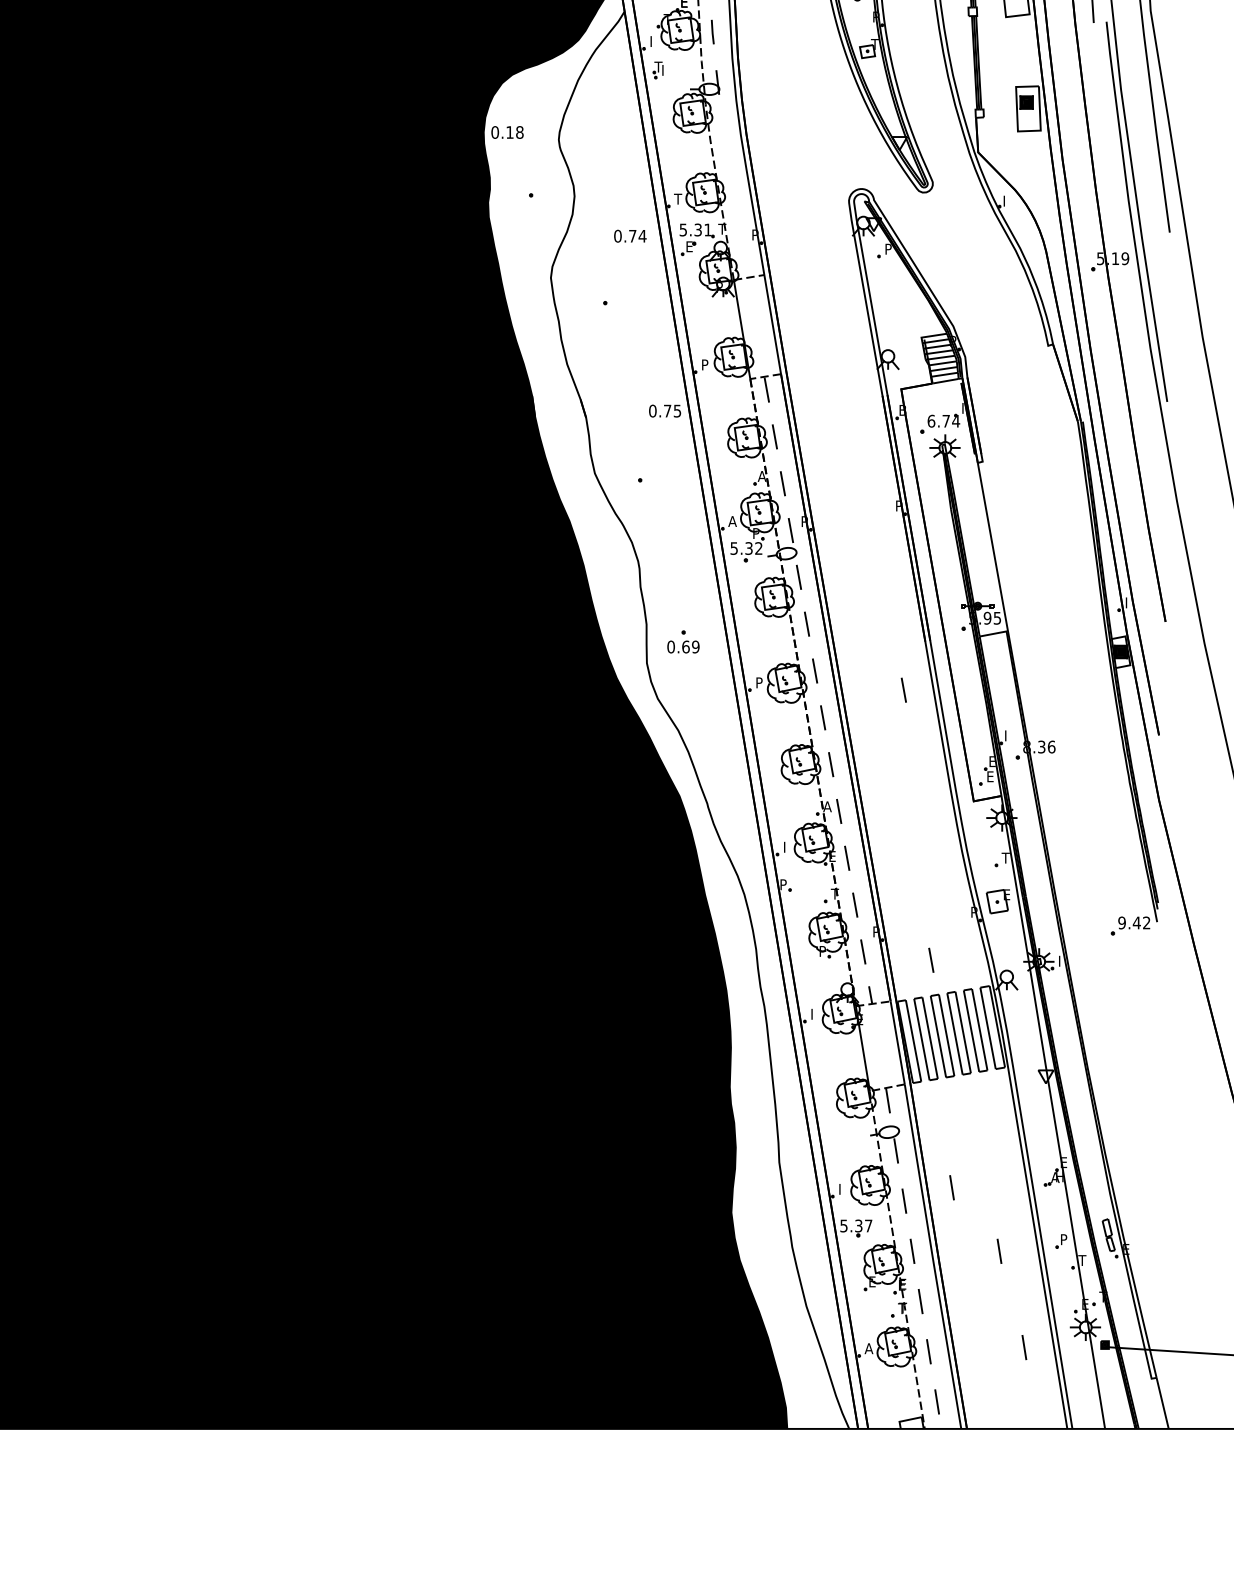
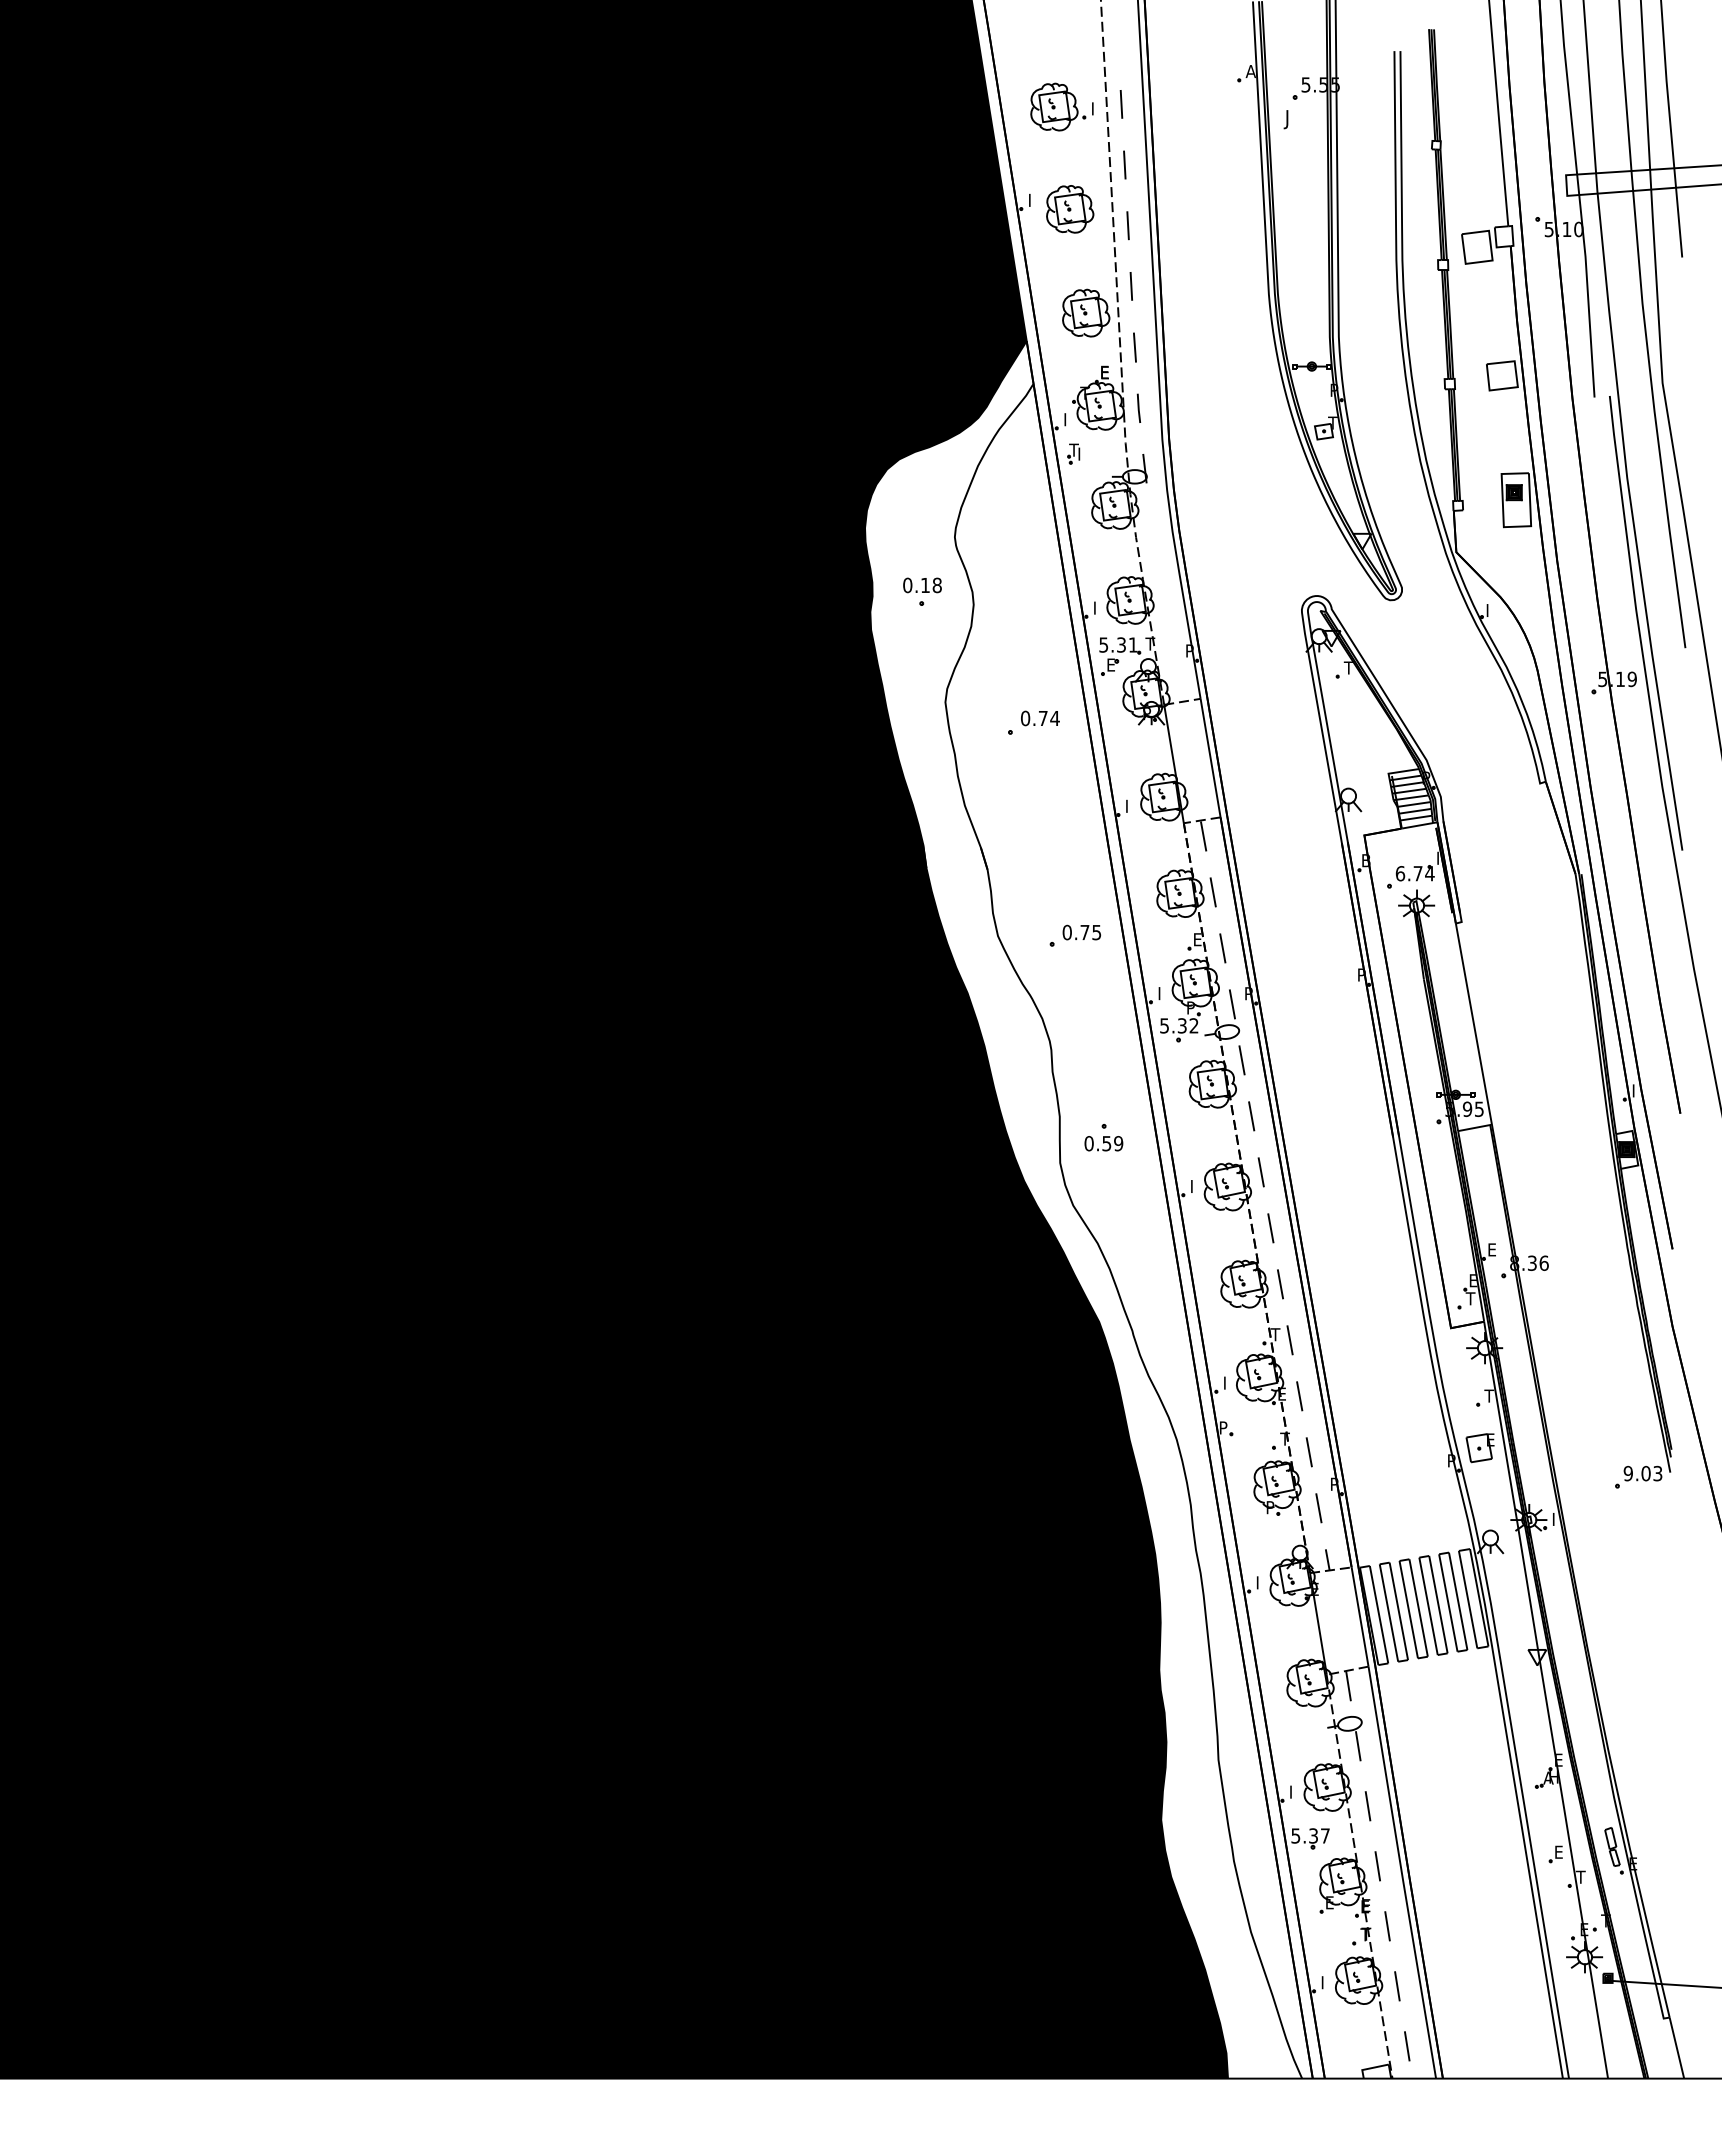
text: (507, 132) -> (922, 585), moved
text: (678, 198) -> (1097, 607), T -> I
text: (630, 236) -> (1040, 718), moved
text: (887, 248) -> (1347, 667), P -> T
text: (705, 362) -> (1130, 803), P -> I
text: (664, 411) -> (1081, 932), moved
text: (761, 476) -> (1197, 939), A -> E
text: (732, 521) -> (1162, 993), A -> I
text: (685, 646) -> (1106, 1143), 0.69 -> 0.59
text: (760, 680) -> (1195, 1183), P -> I
line: (903, 690) -> (1367, 1195), removed
text: (1008, 735) -> (1492, 1249), I -> E
text: (990, 776) -> (1470, 1298), E -> T
text: (826, 806) -> (1275, 1334), A -> T
text: (1141, 922) -> (1651, 1473), 9.42 -> 9.03
line: (930, 960) -> (1399, 1518), removed
line: (951, 1187) -> (1424, 1790), removed
text: (1064, 1238) -> (1559, 1851), P -> E
line: (999, 1251) -> (1481, 1866), removed
line: (1024, 1347) -> (1511, 1981), removed
text: (868, 1348) -> (1325, 1982), A -> I

